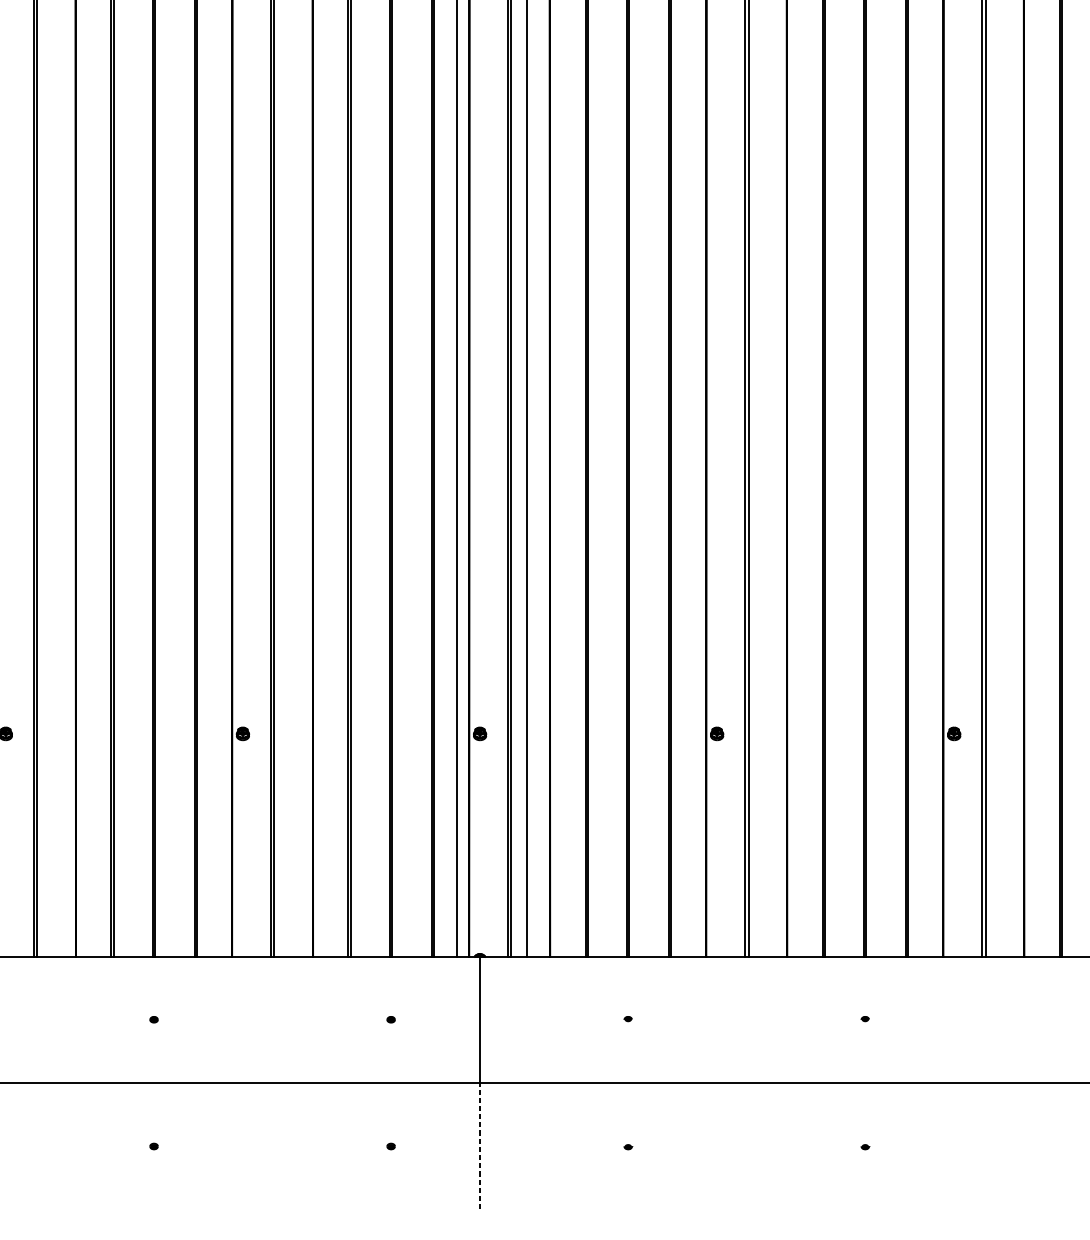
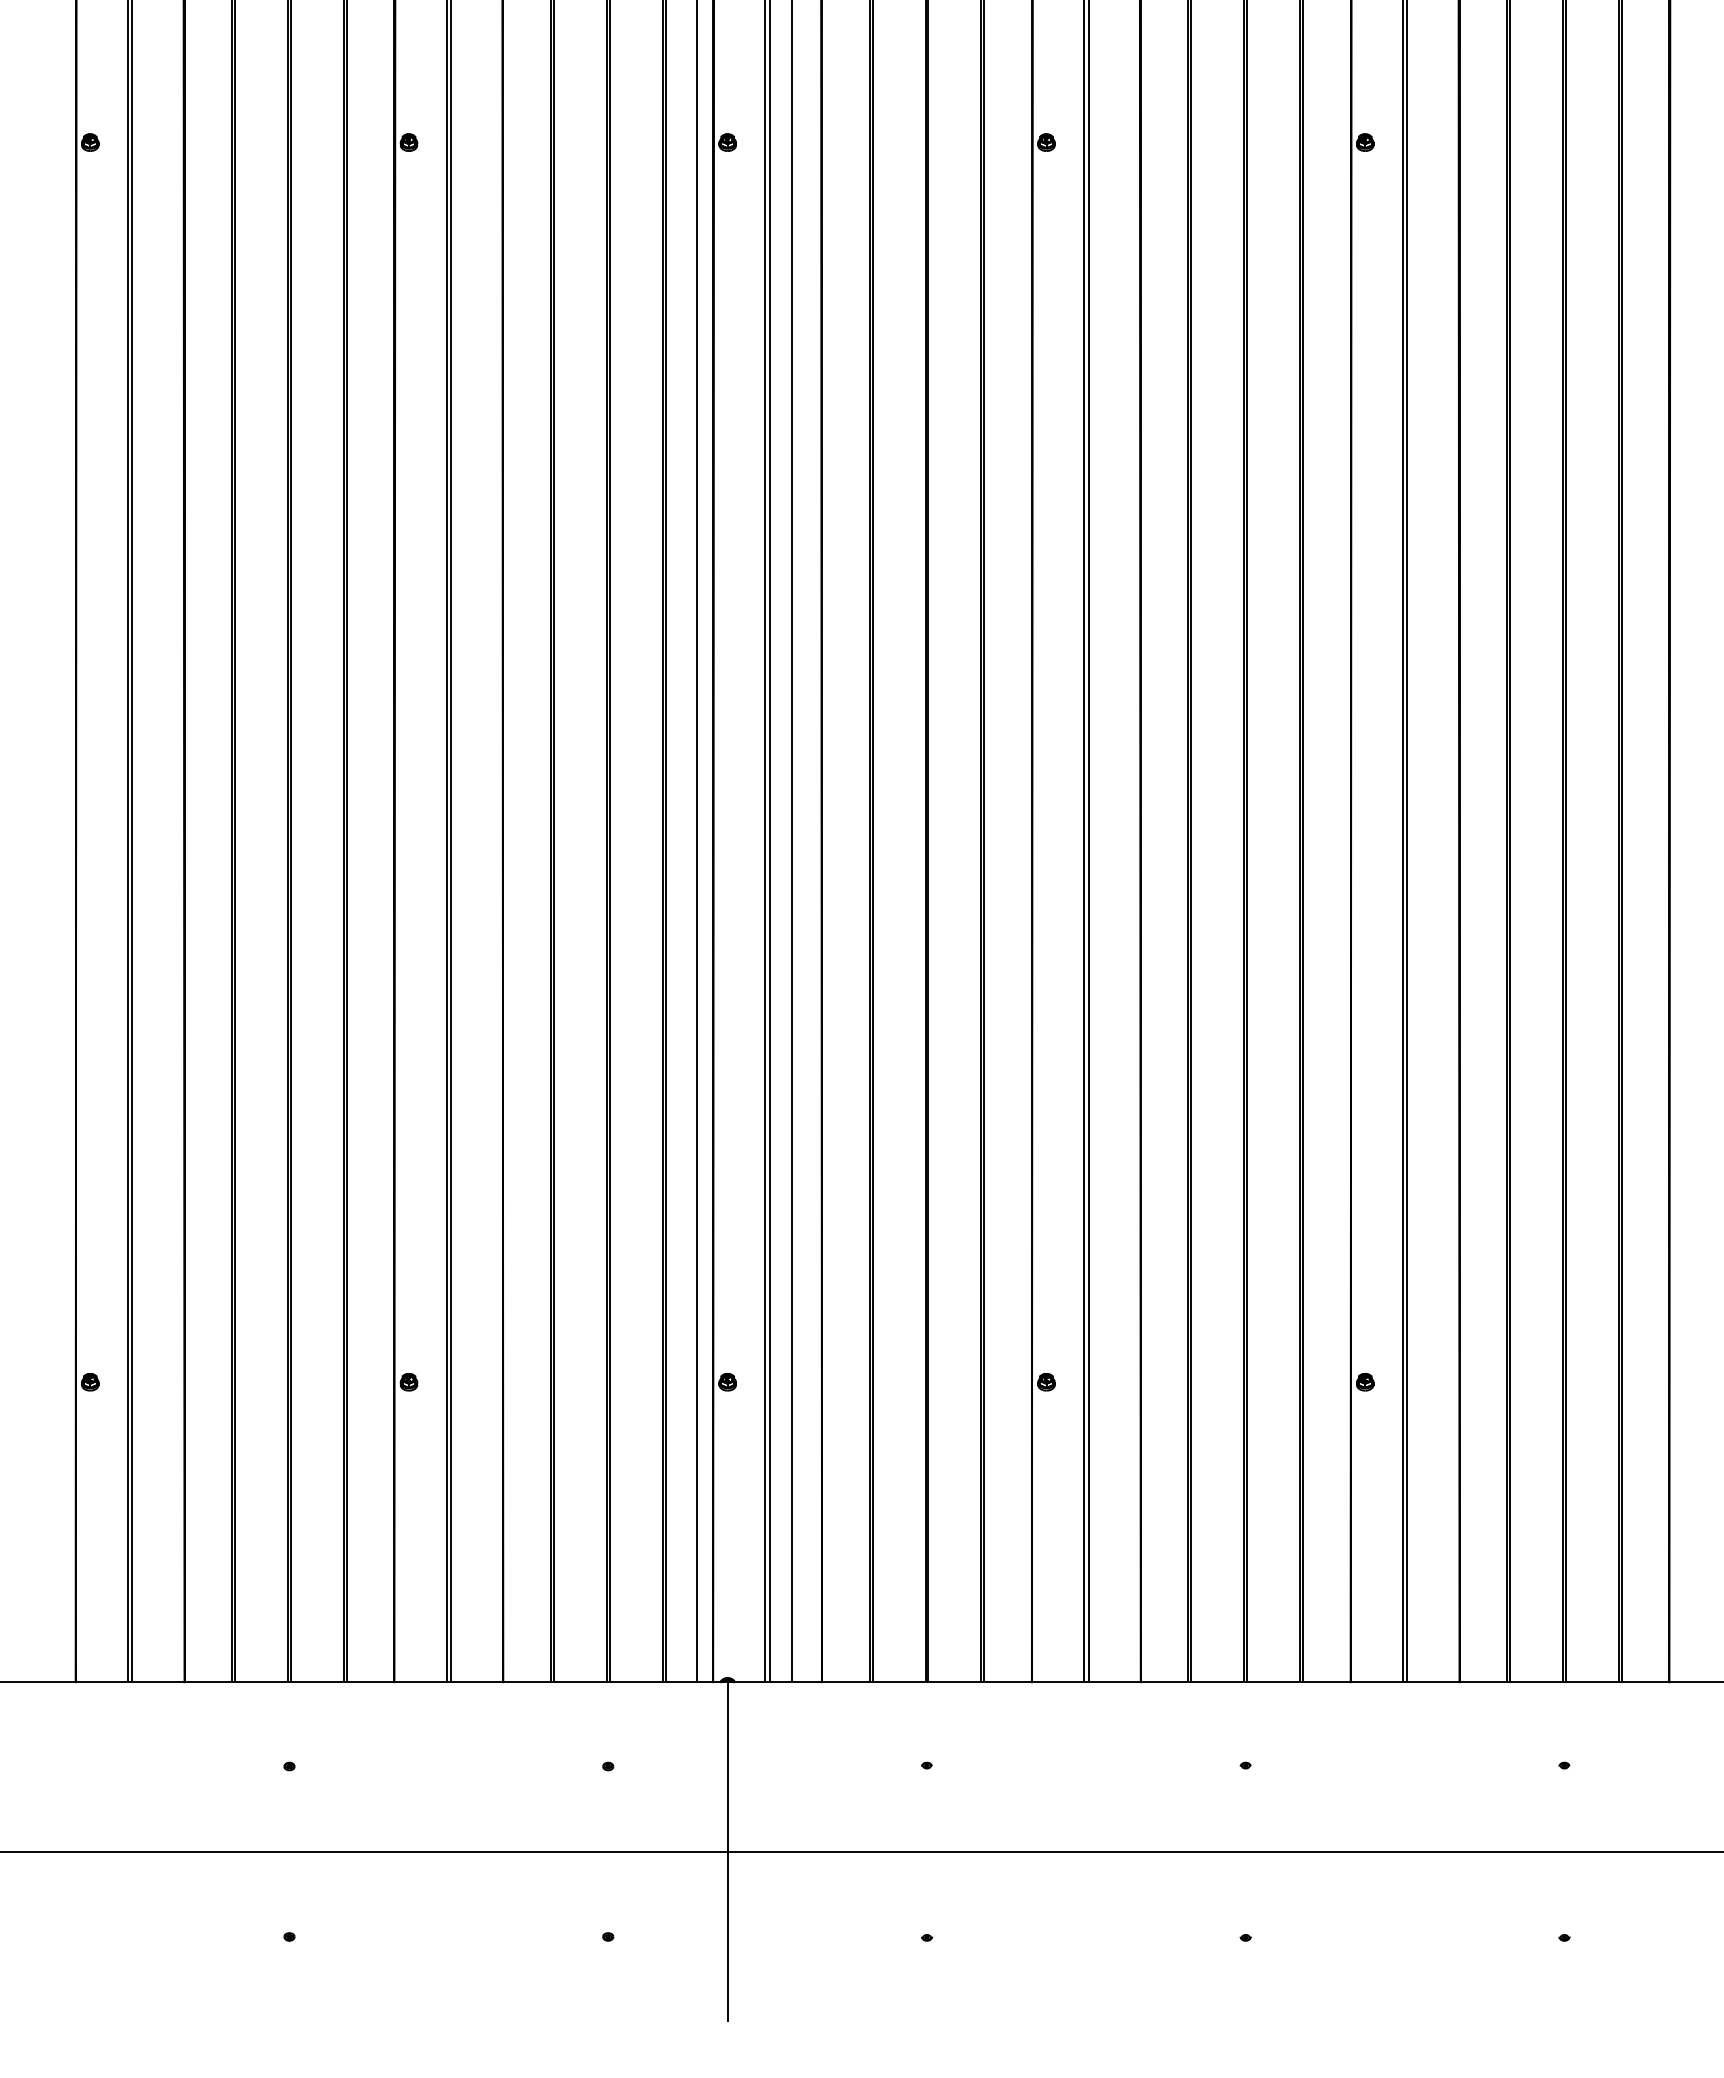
line: (479, 1146) -> (727, 1936), dashed -> solid

